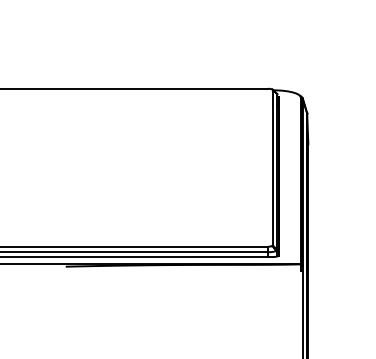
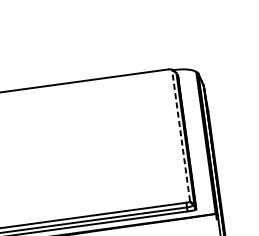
line: (272, 167) -> (180, 135), solid -> dashed

